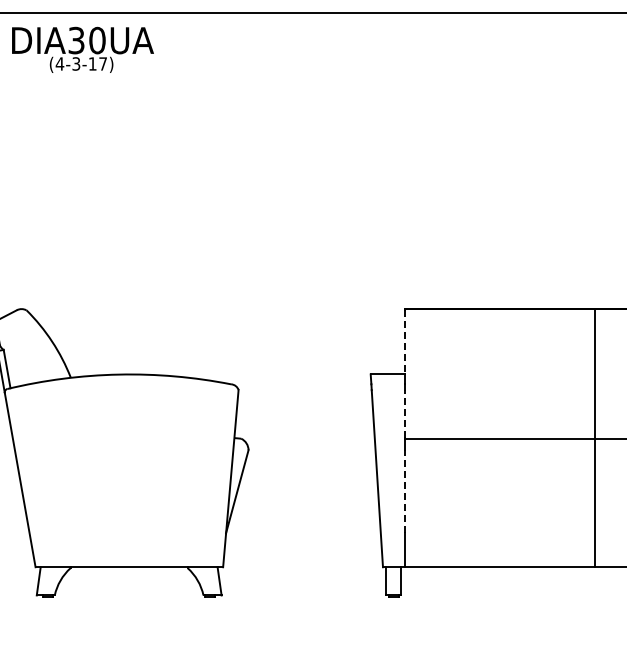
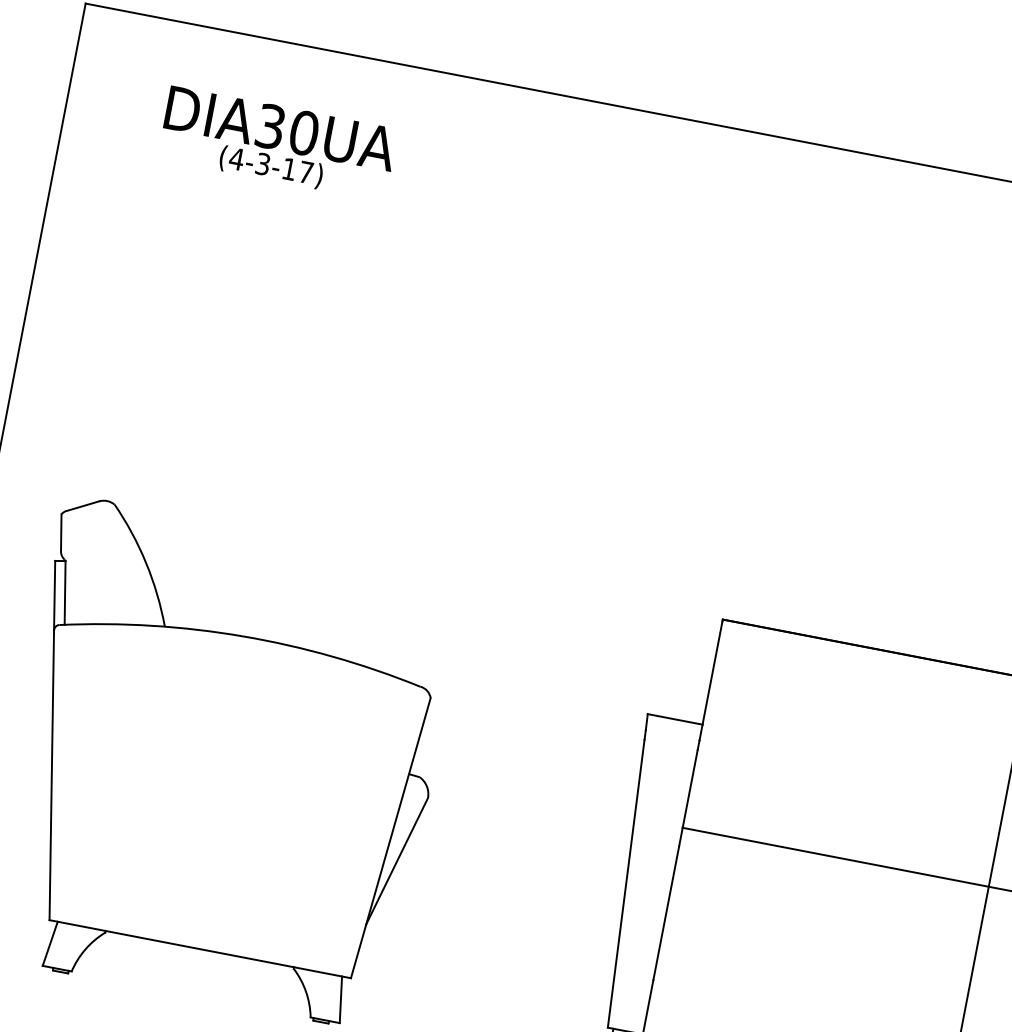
text: (82, 49) -> (277, 142), moved
line: (404, 342) -> (711, 673), dashed -> solid
line: (404, 414) -> (689, 788), dashed -> solid
line: (404, 491) -> (665, 912), dashed -> solid

